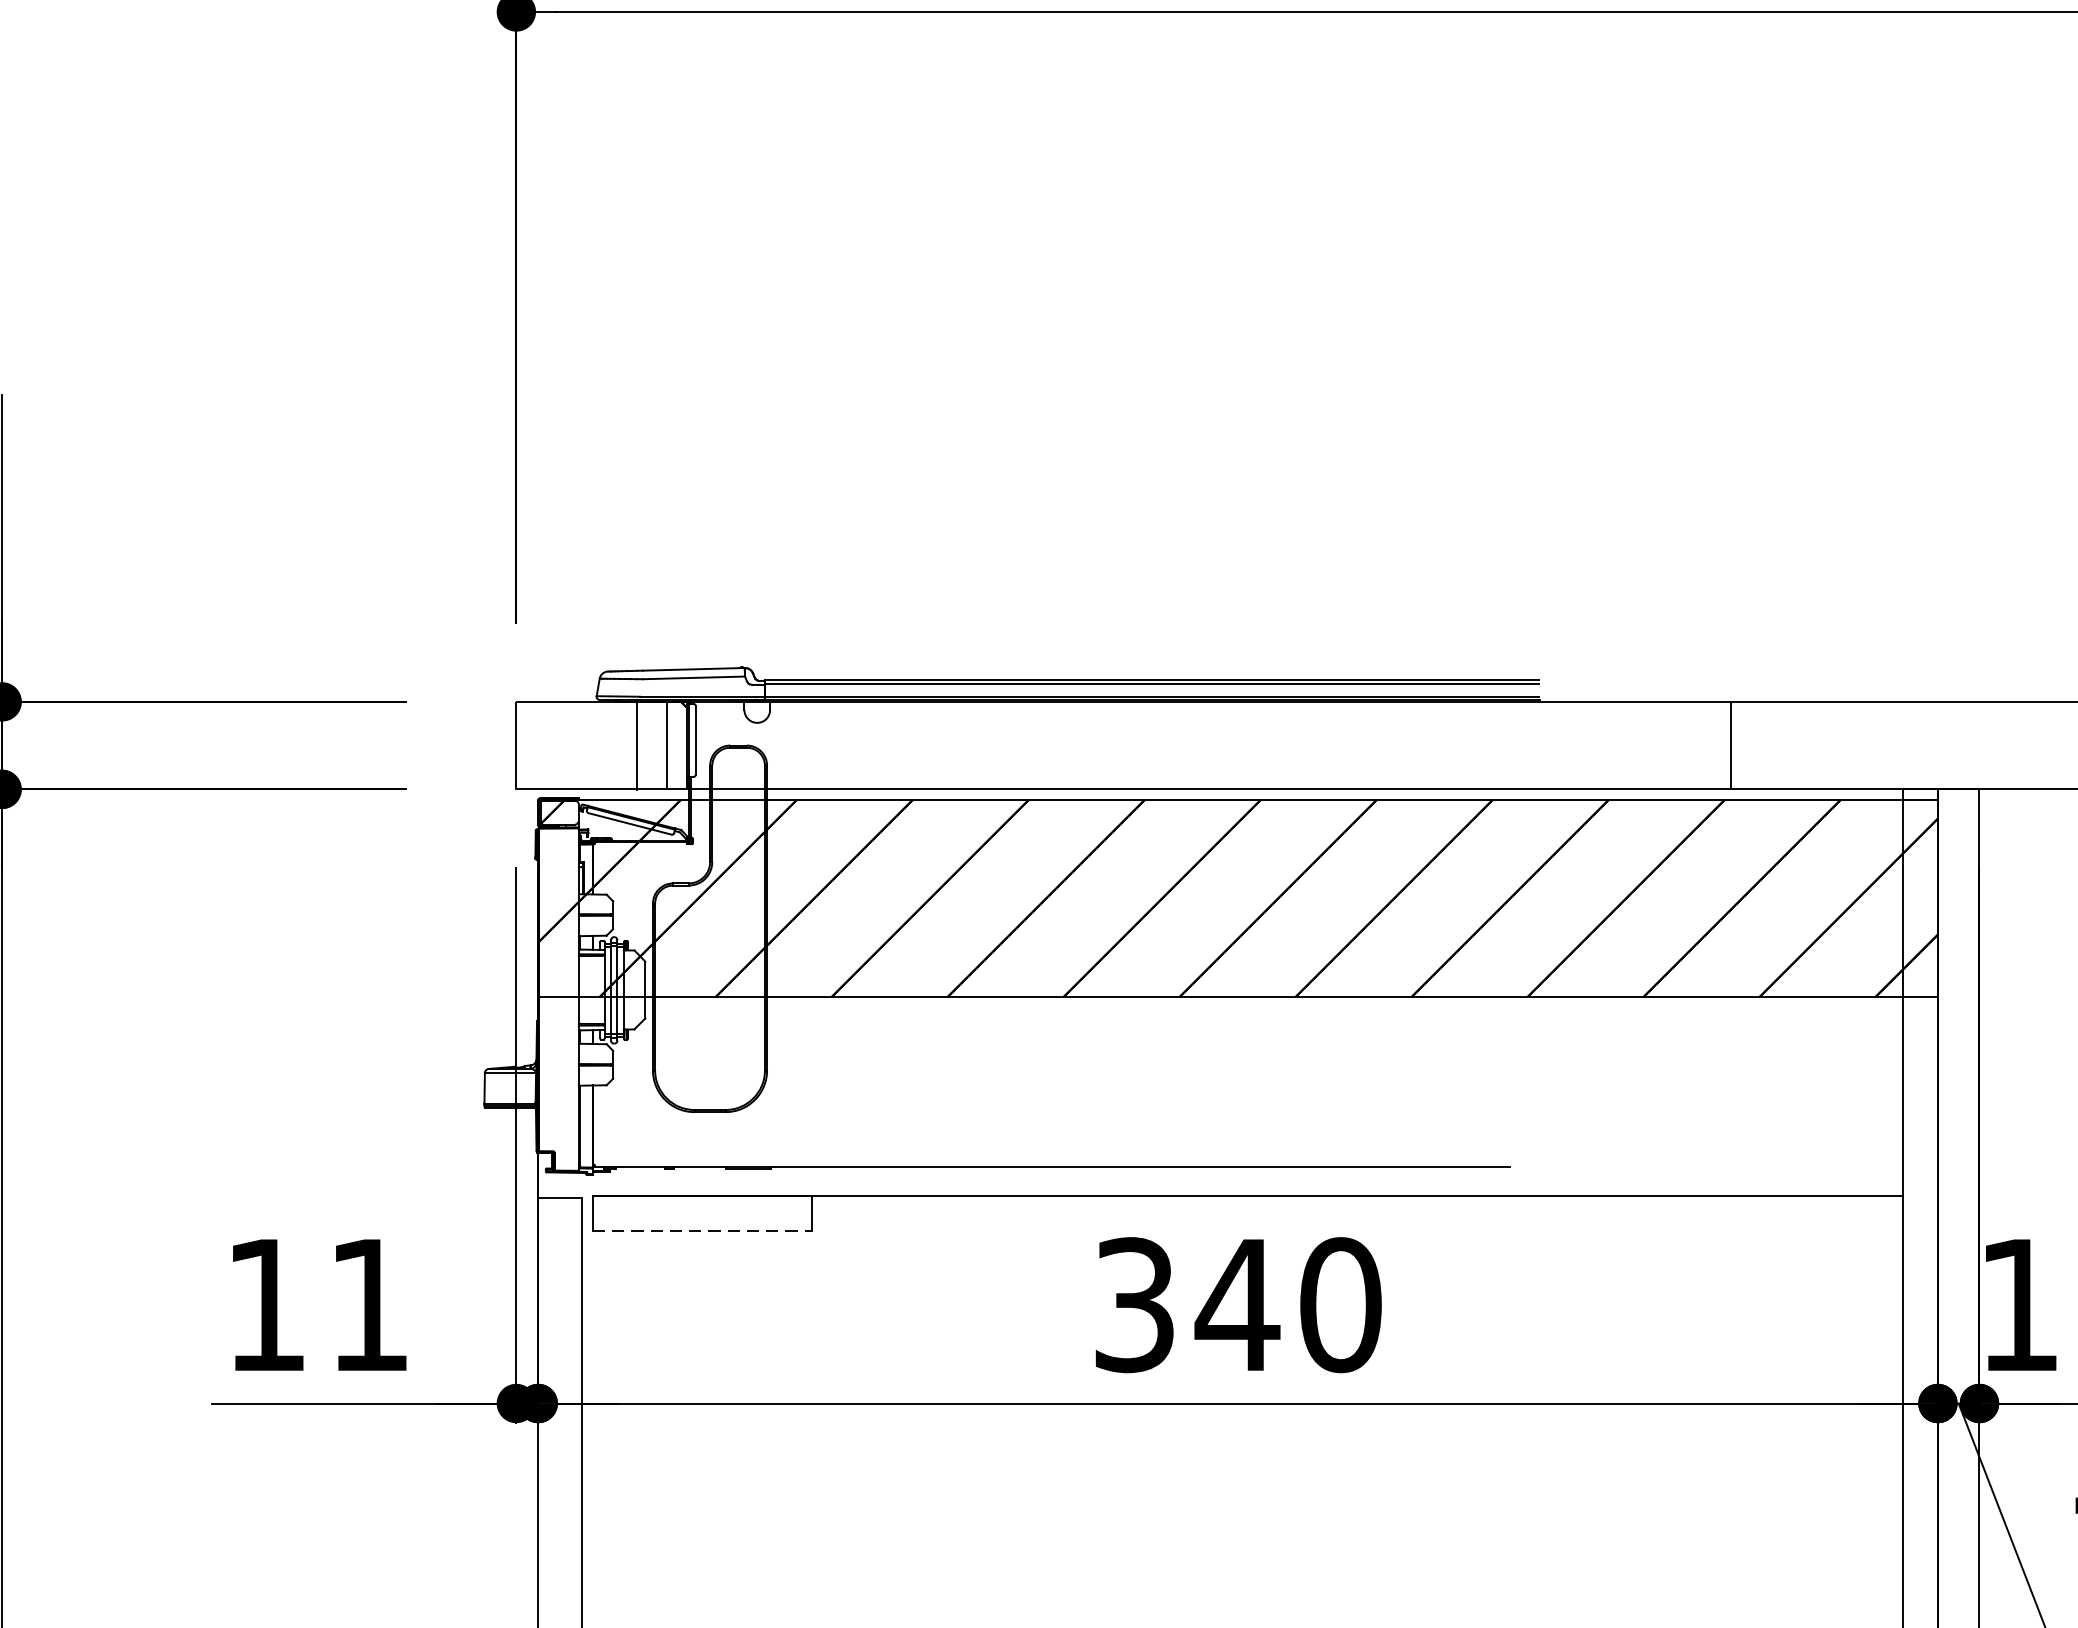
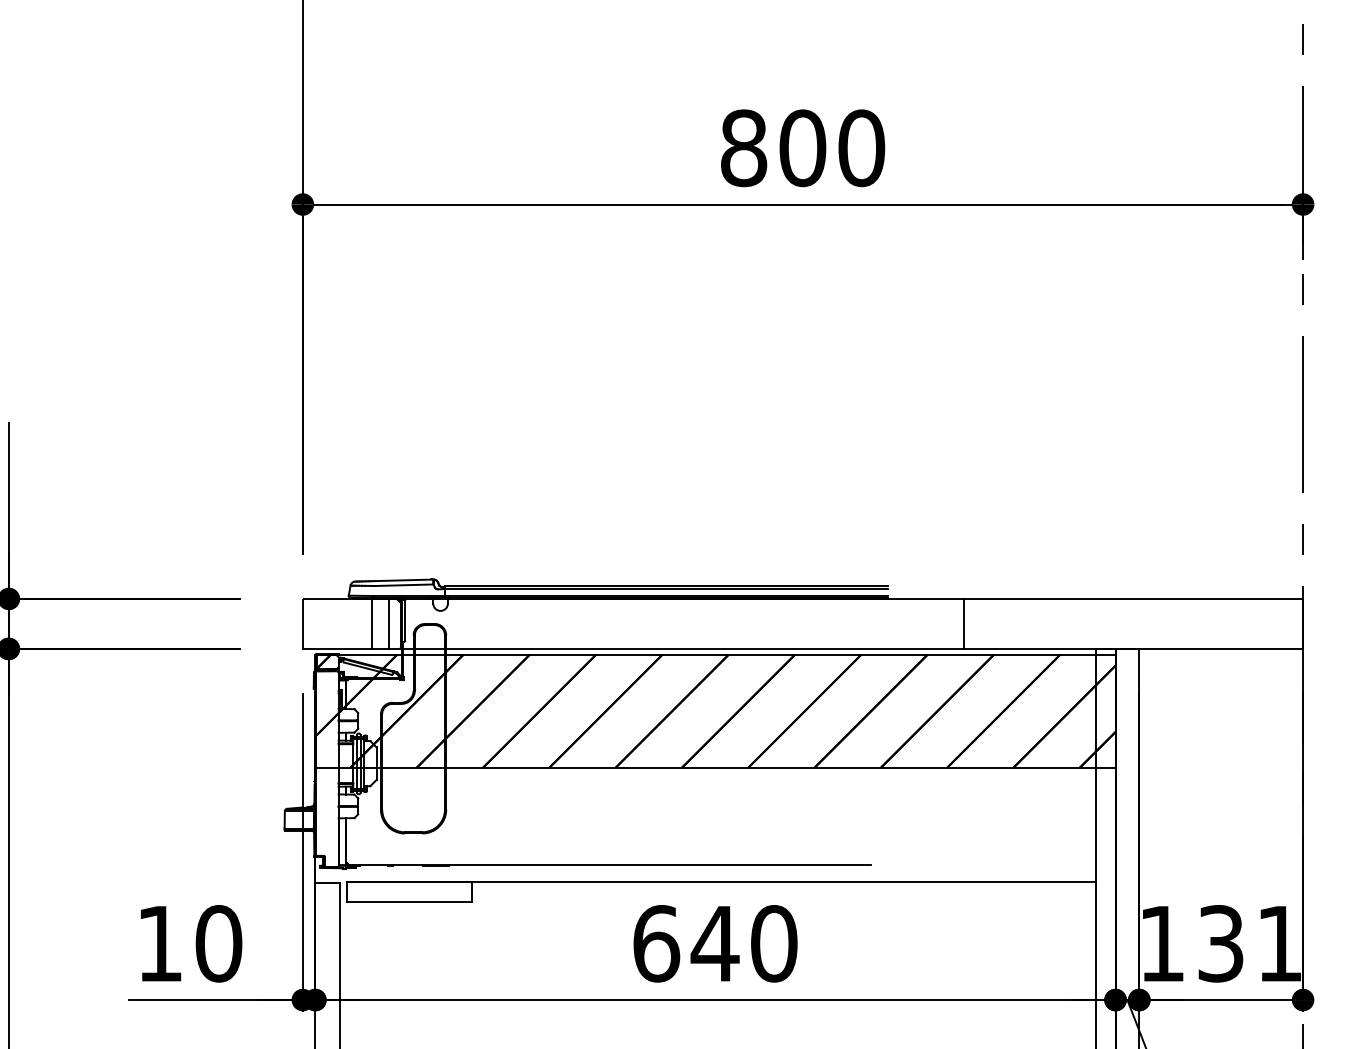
line: (1731, 744) -> (964, 623), moved
line: (702, 1231) -> (409, 901), dashed -> solid
text: (368, 1304) -> (218, 943), 11 -> 10
text: (1134, 1304) -> (656, 943), 340 -> 640

